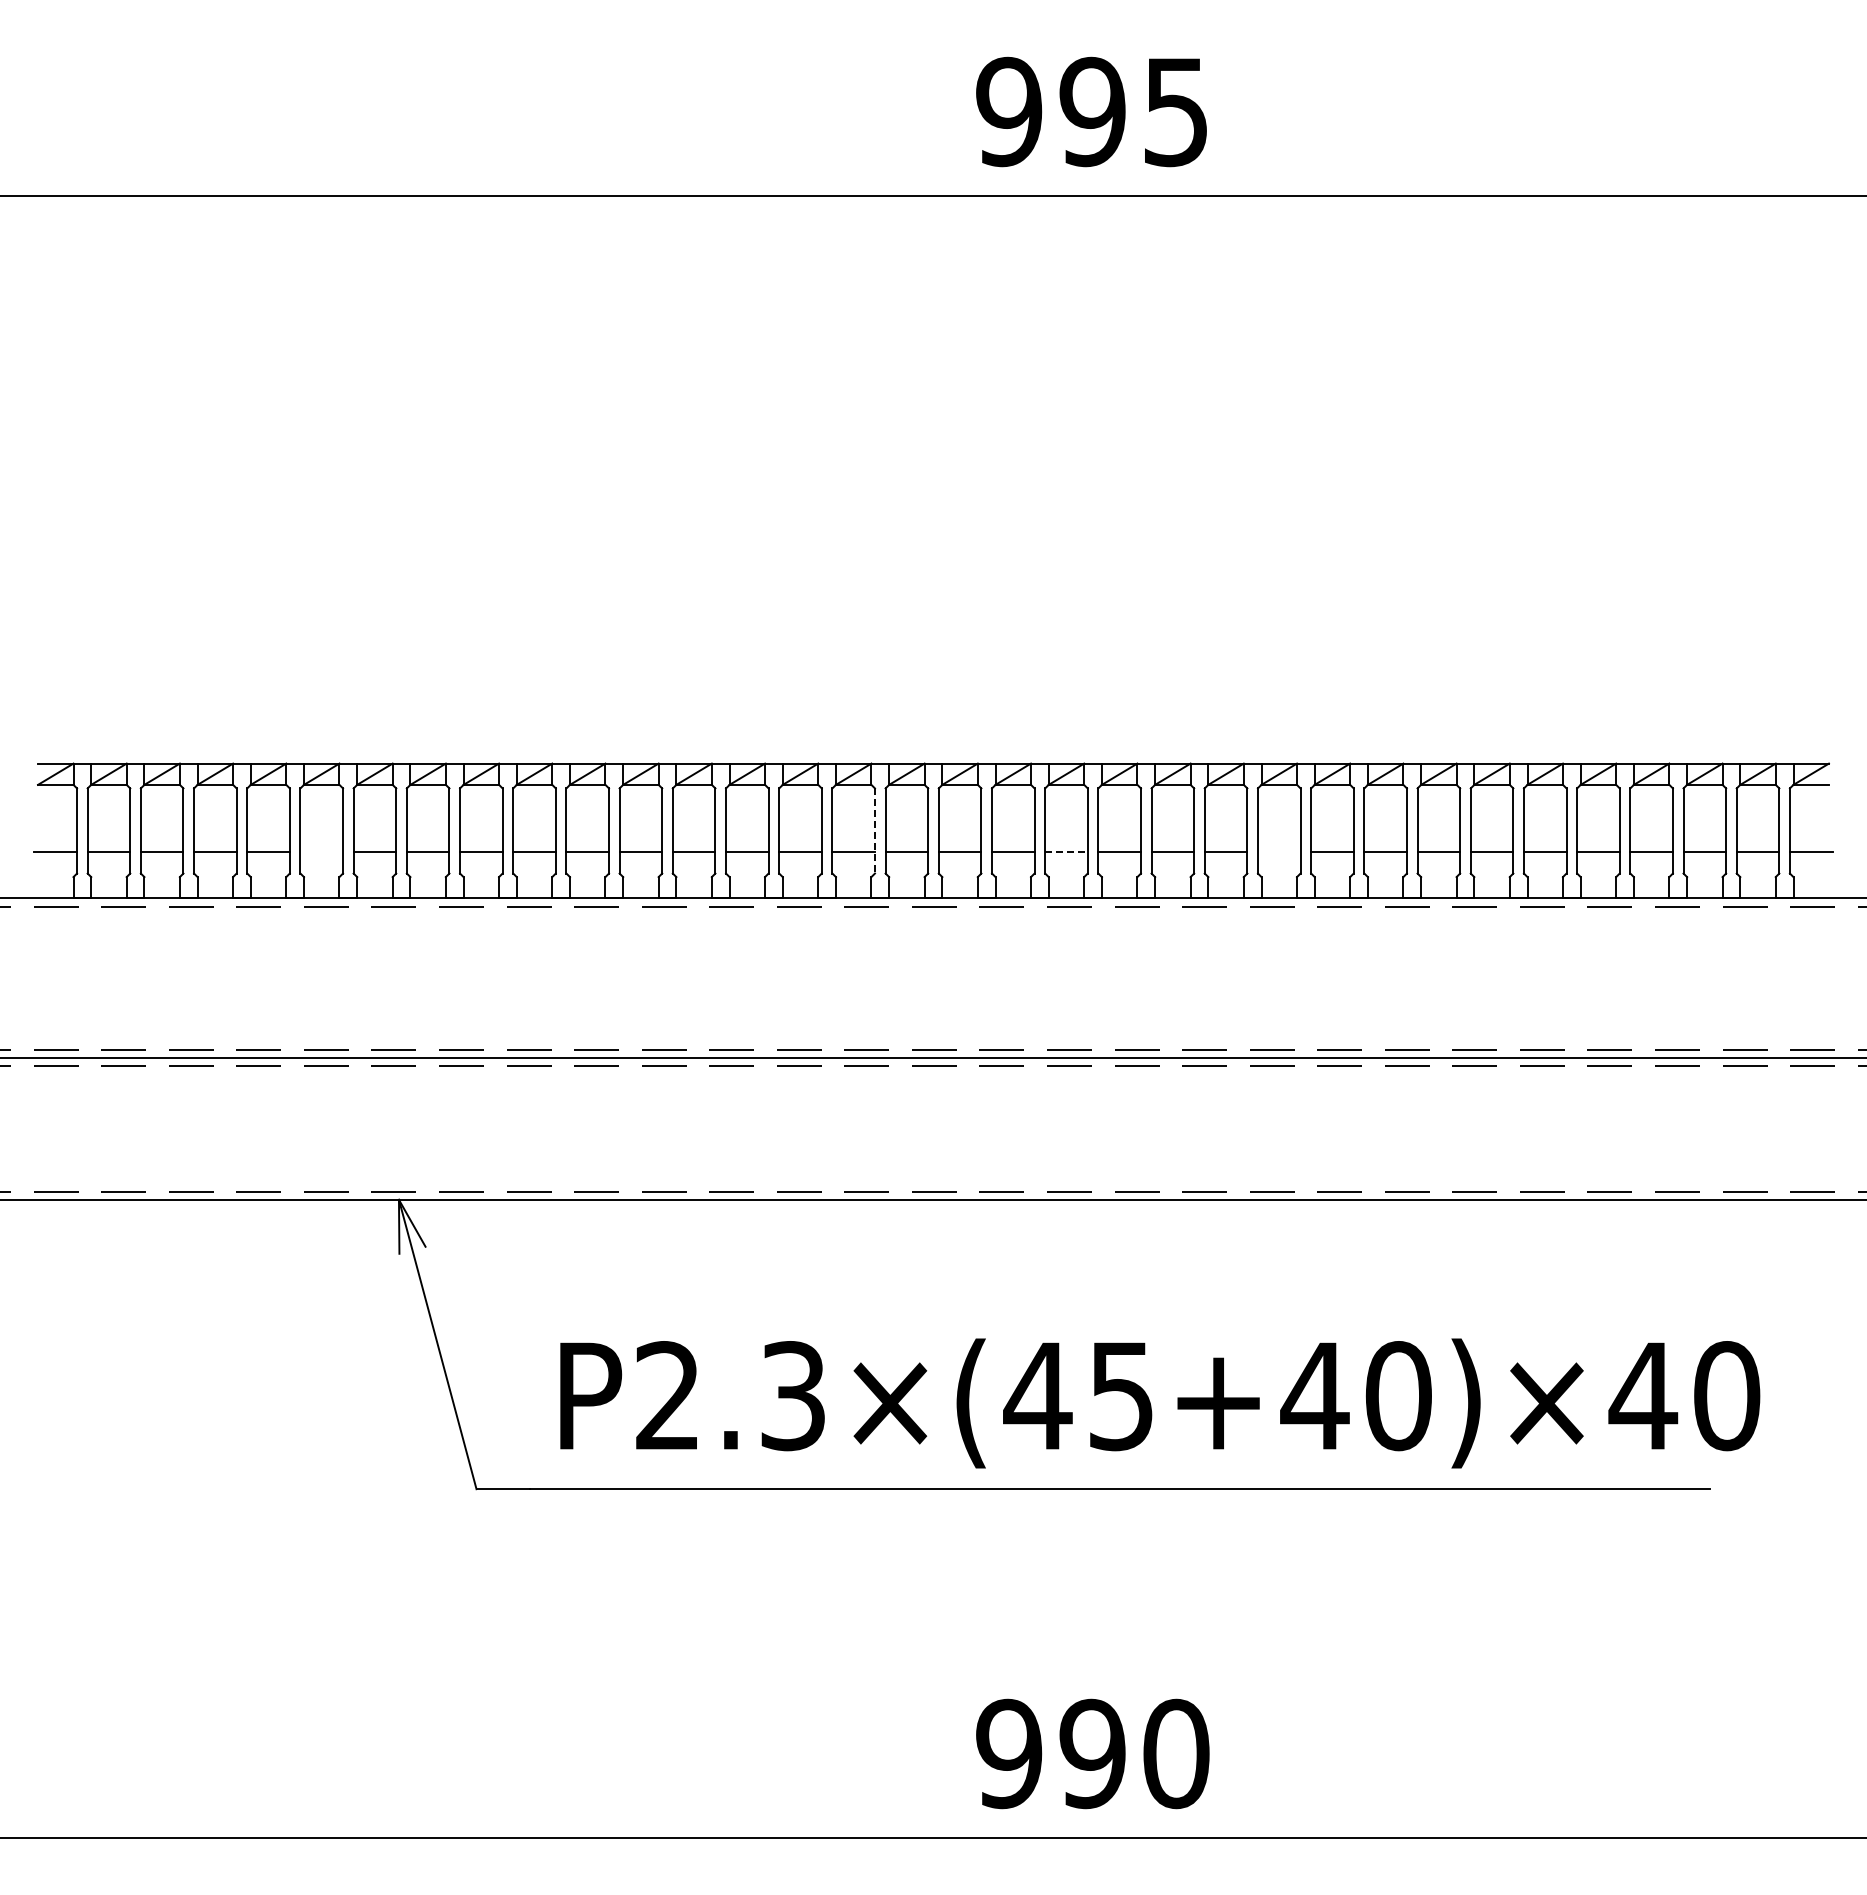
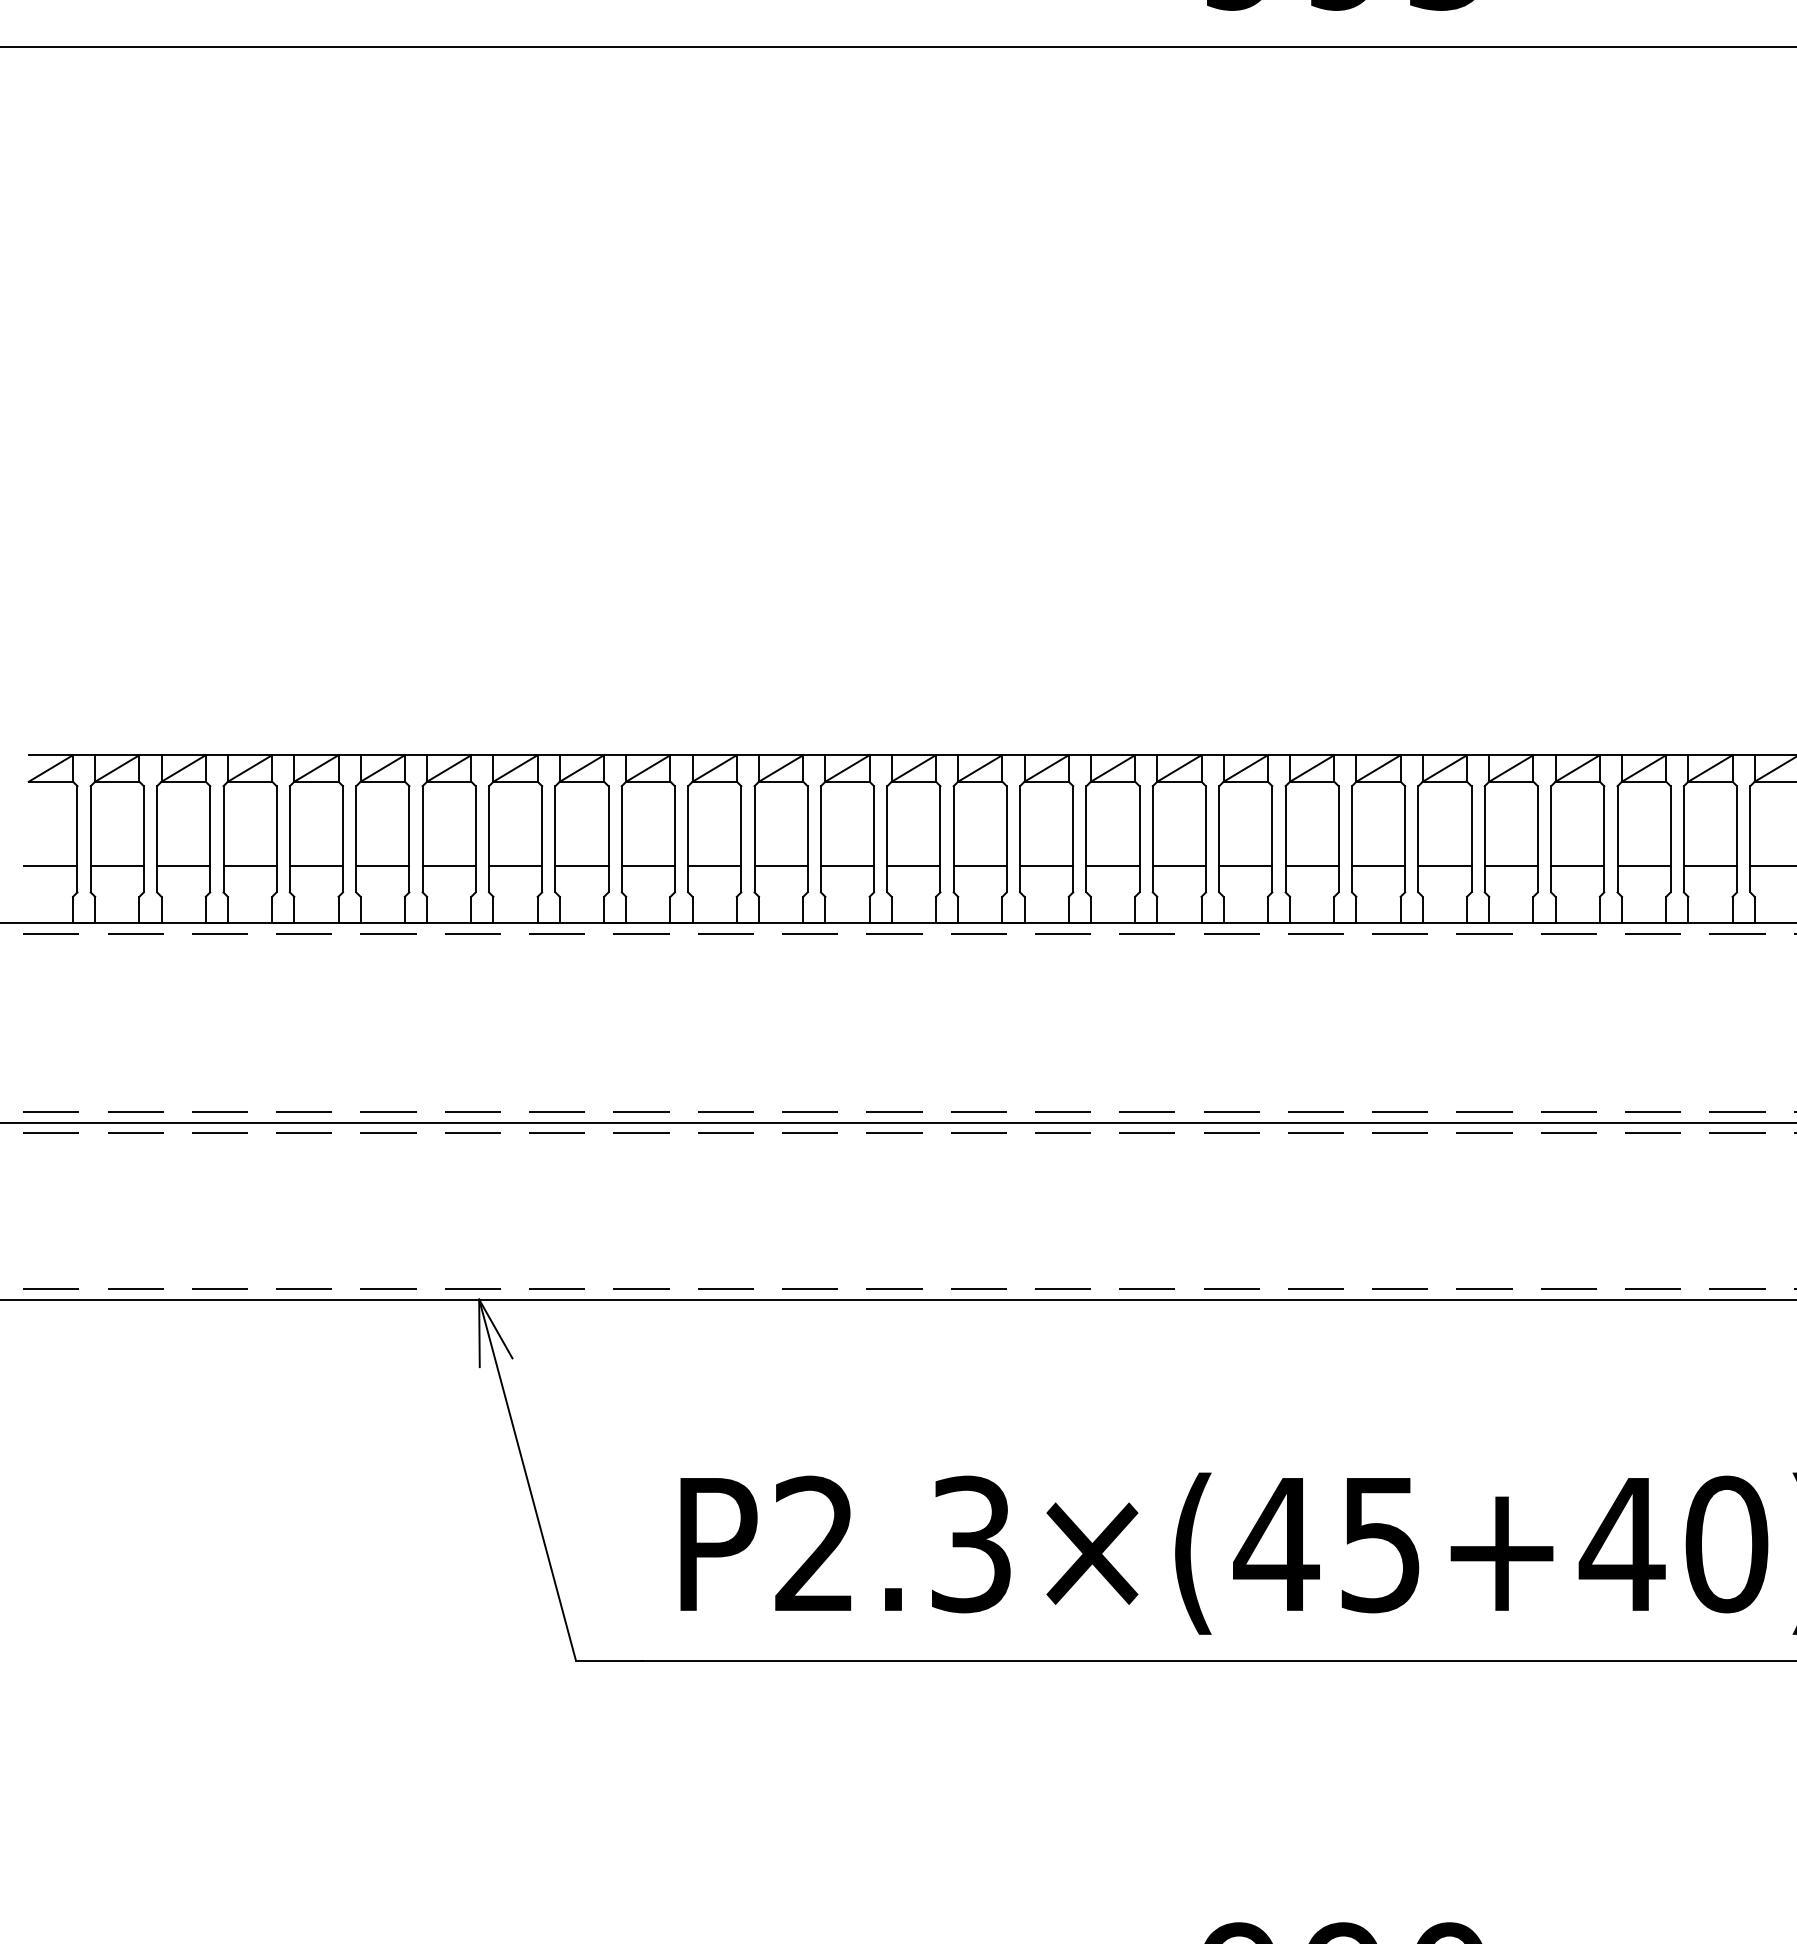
line: (874, 830) -> (1072, 838), dashed -> solid
line: (321, 852) -> (382, 866), added
line: (1066, 852) -> (1312, 866), dashed -> solid
line: (1278, 852) -> (1576, 866), added

